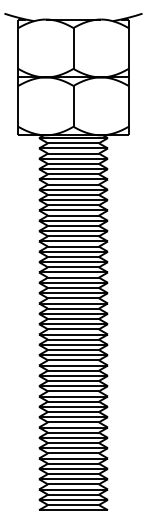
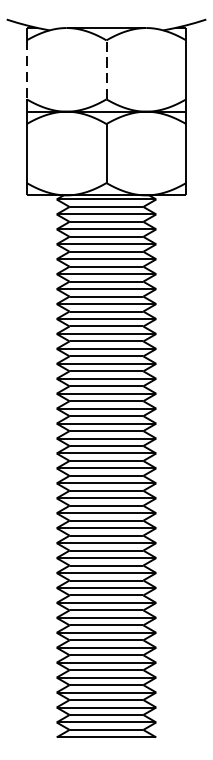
line: (73, 47) -> (106, 68), solid -> dashed
line: (18, 48) -> (26, 69), solid -> dashed

